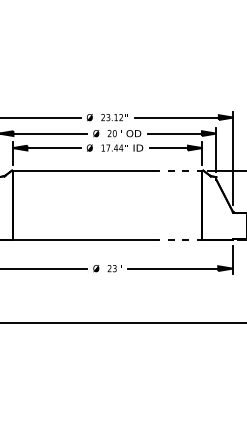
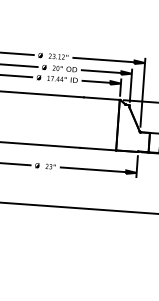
line: (177, 170) -> (101, 98), dashed -> solid
line: (177, 239) -> (98, 148), dashed -> solid

